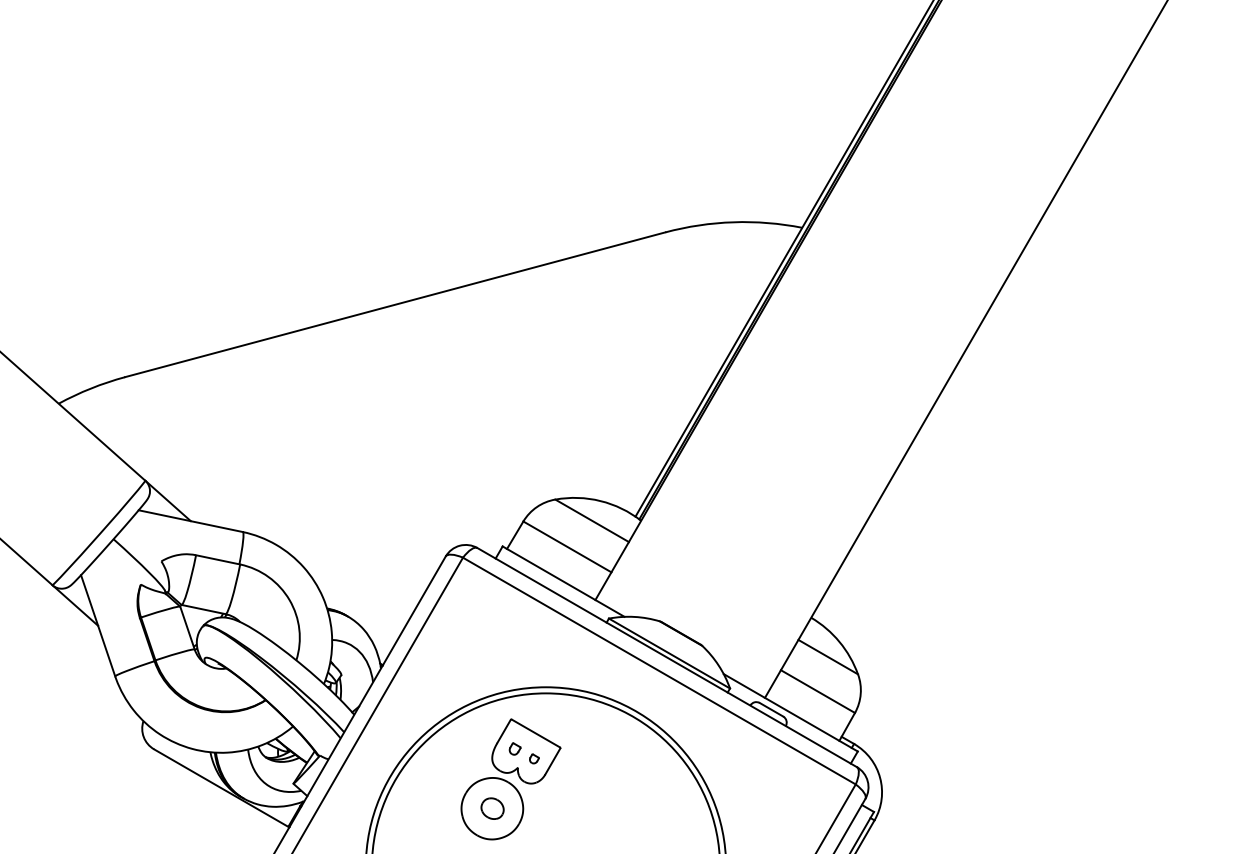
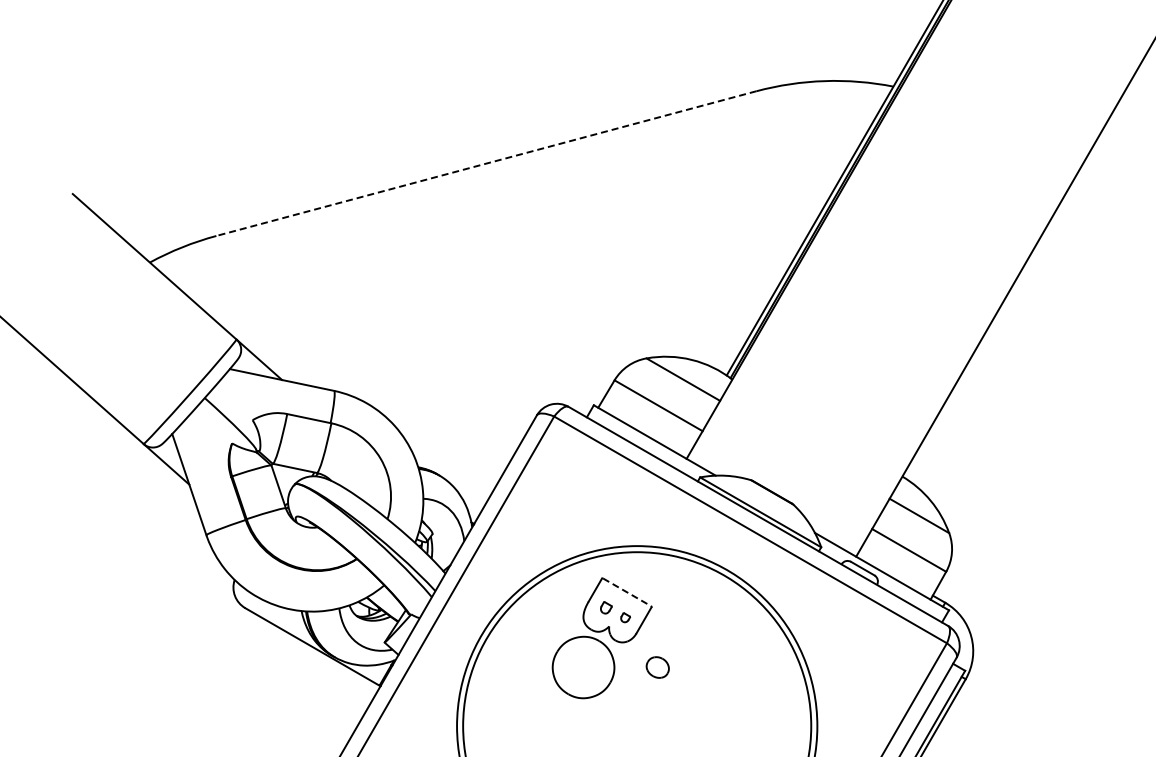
line: (395, 304) -> (486, 163), solid -> dashed
line: (535, 733) -> (626, 592), solid -> dashed
part: (492, 808) -> (657, 667), moved

